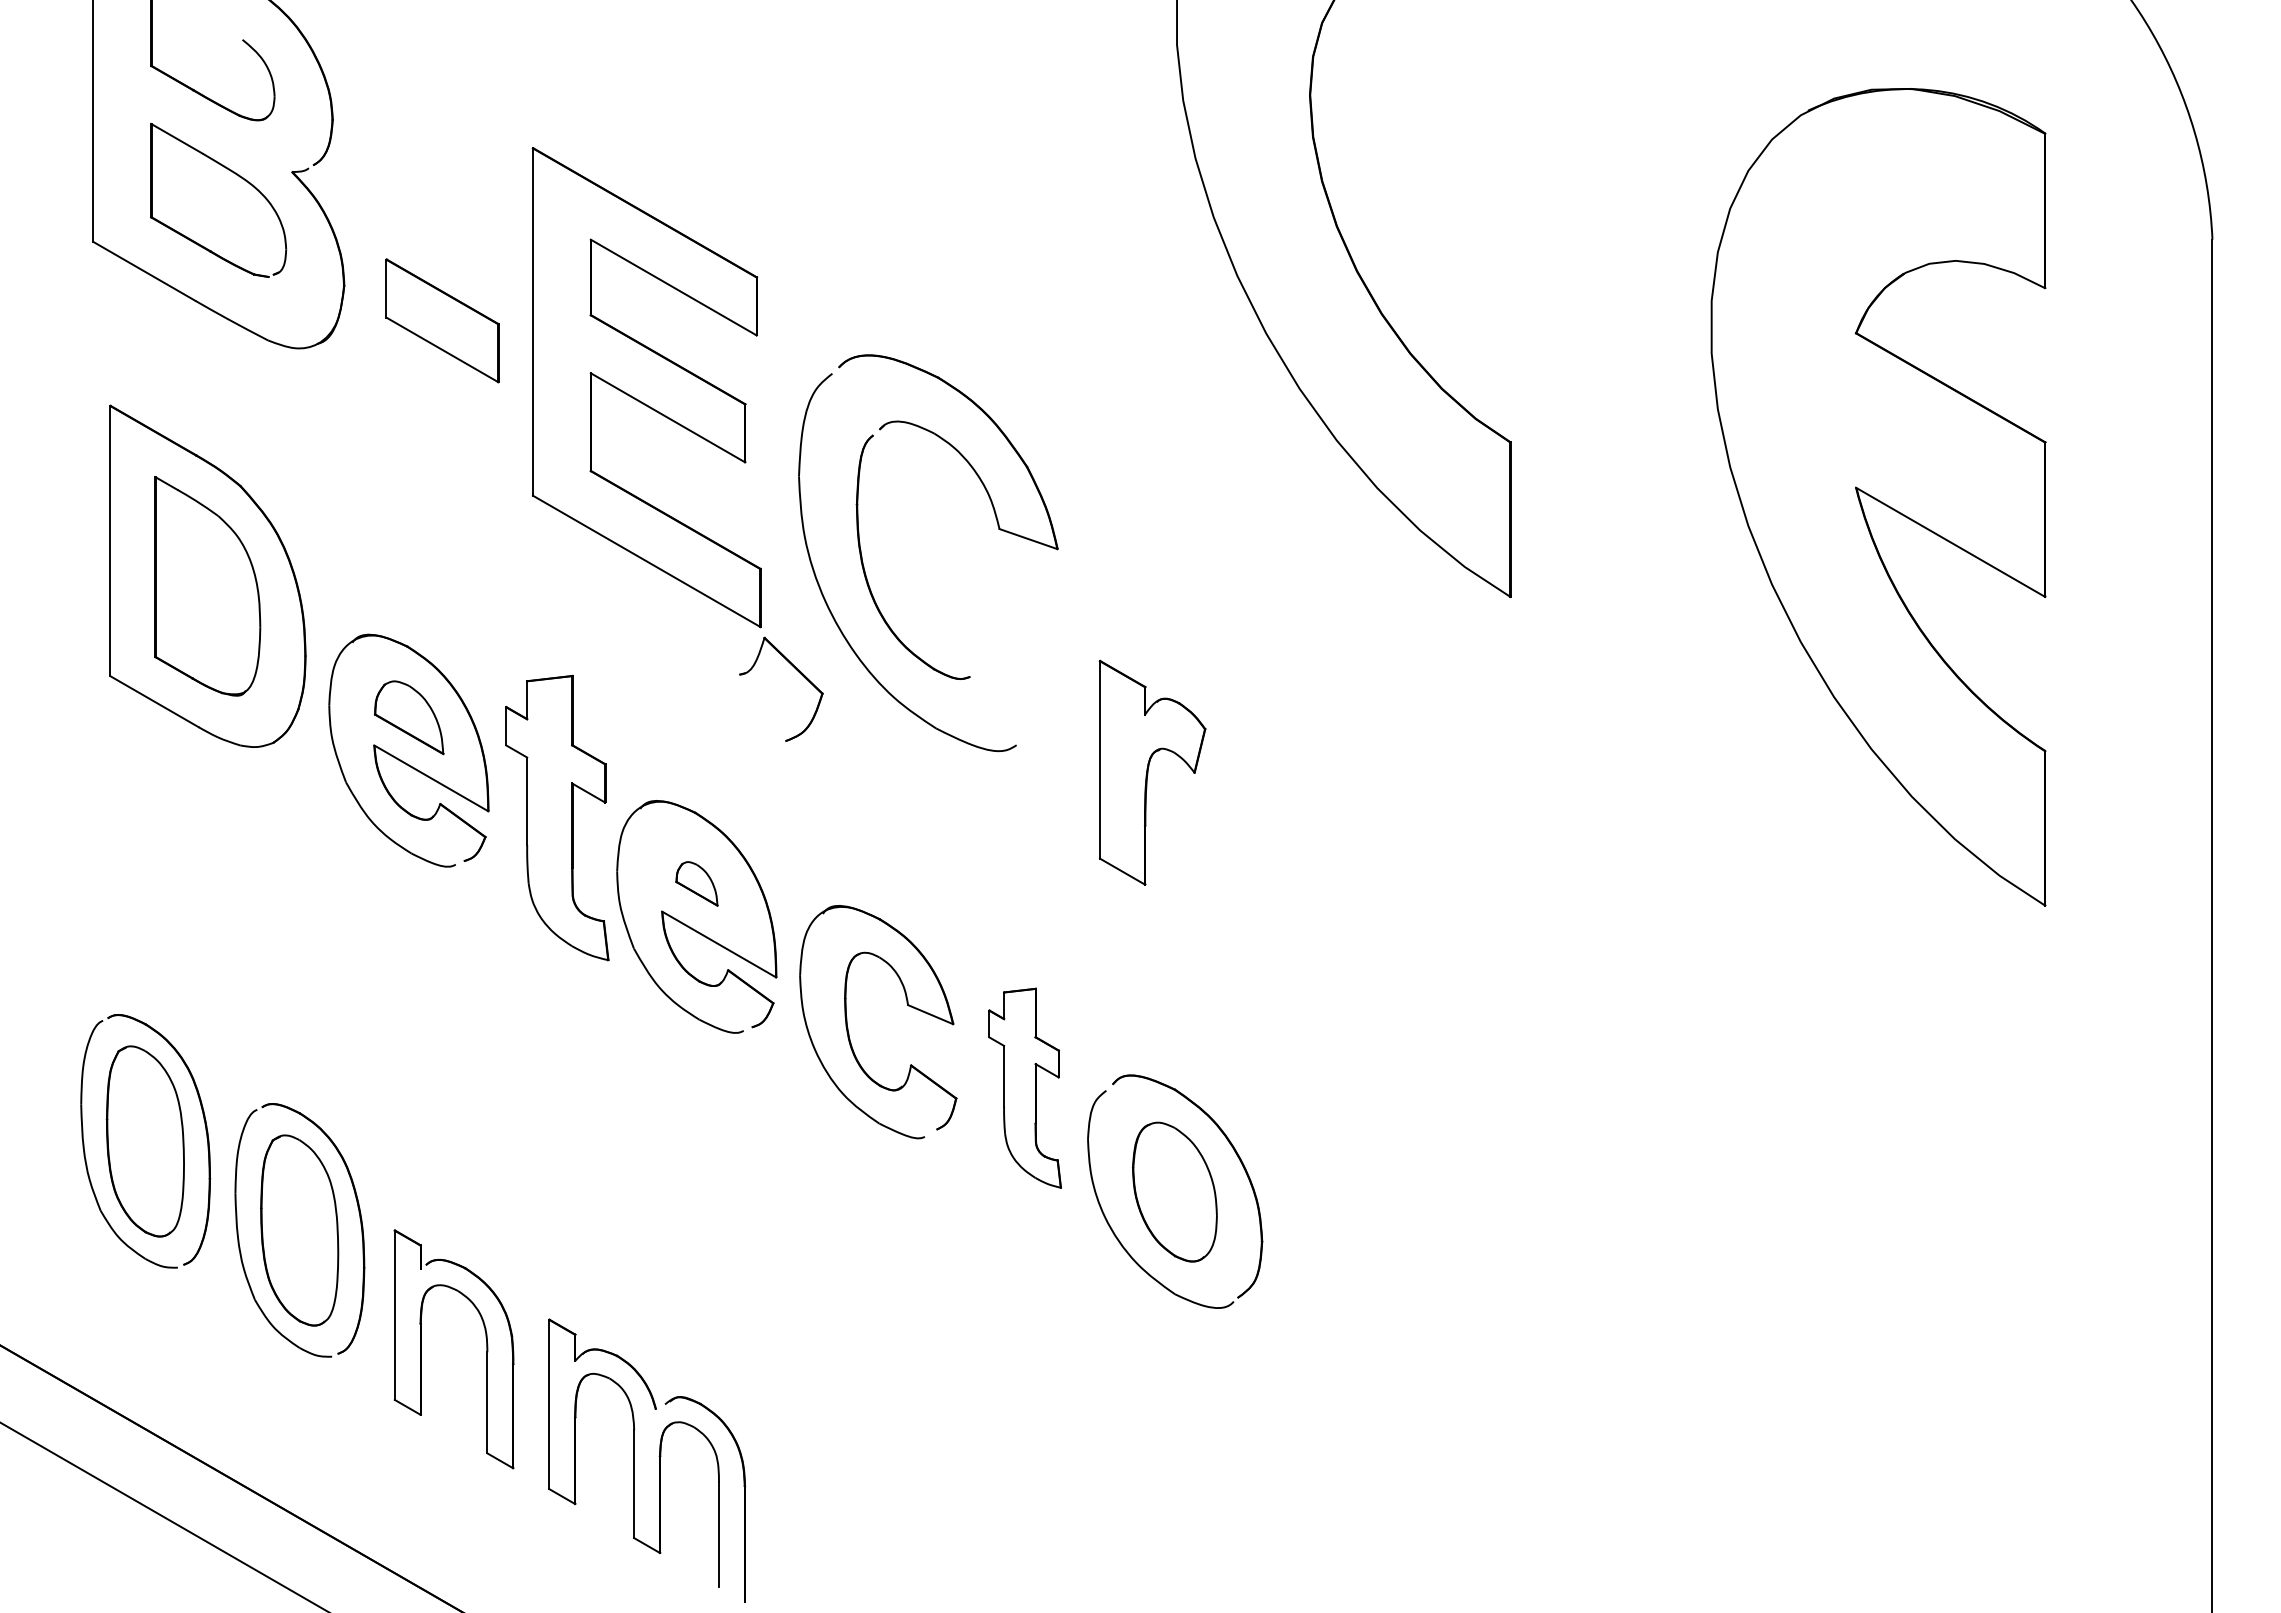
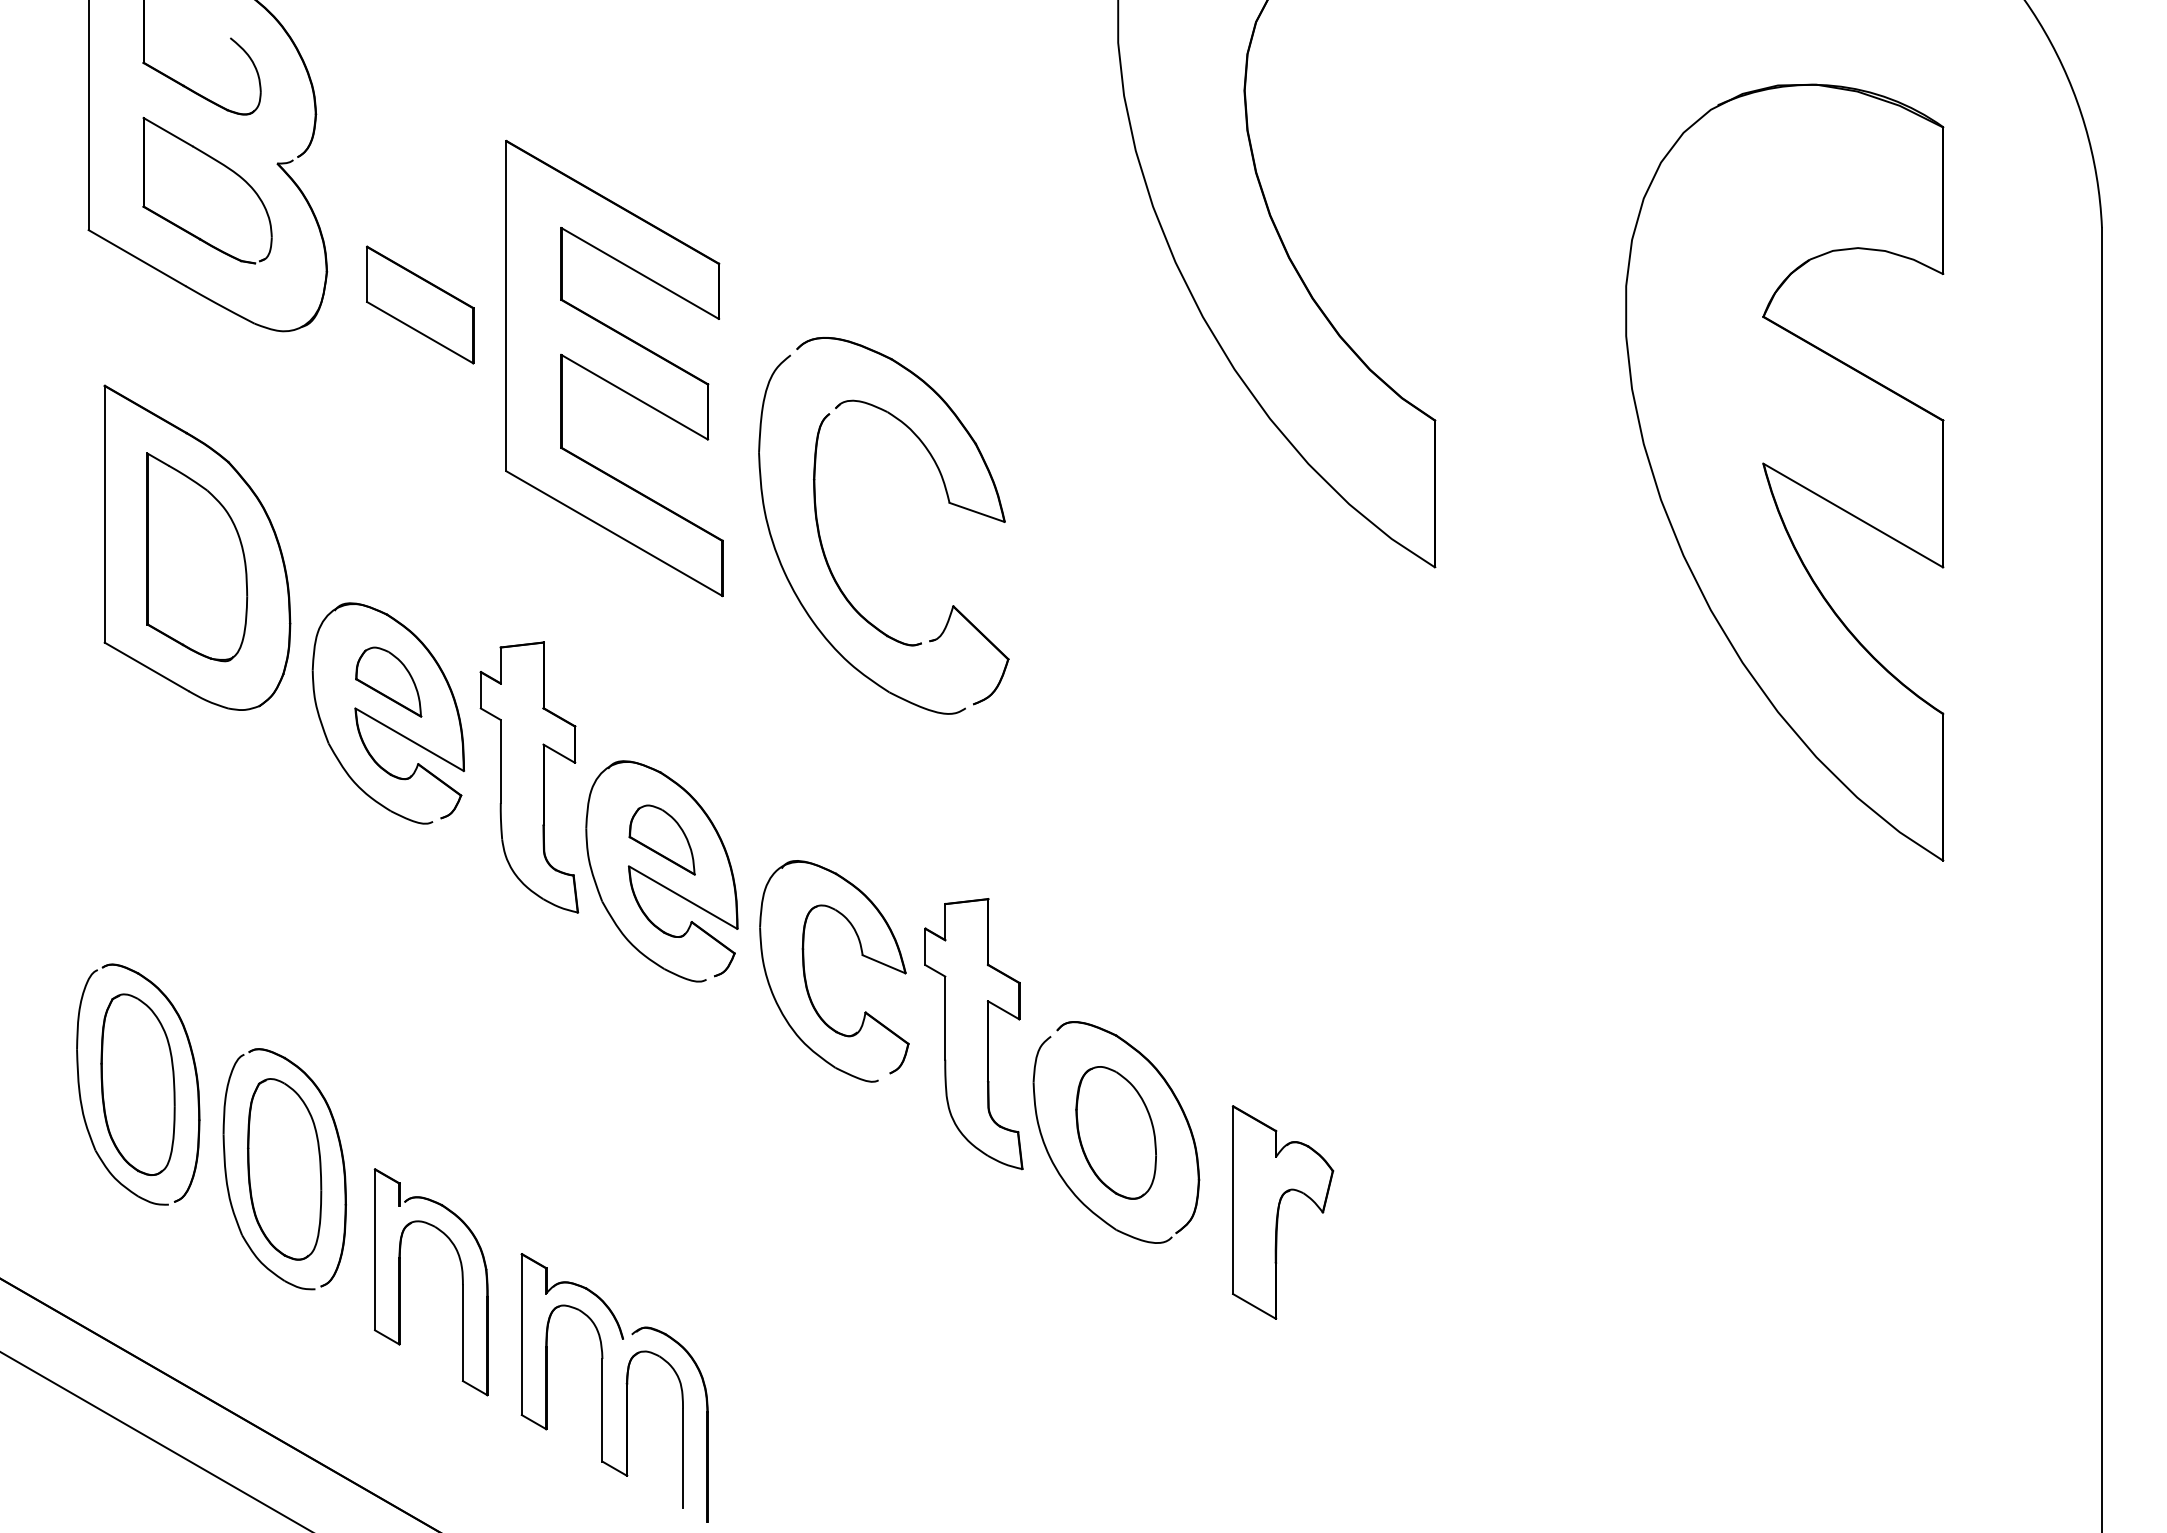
part: (796, 670) -> (983, 637), moved
part: (1152, 772) -> (1282, 1212), moved
part: (696, 883) -> (661, 839), size x1.67
part: (1024, 1088) -> (973, 1034), size x1.43

